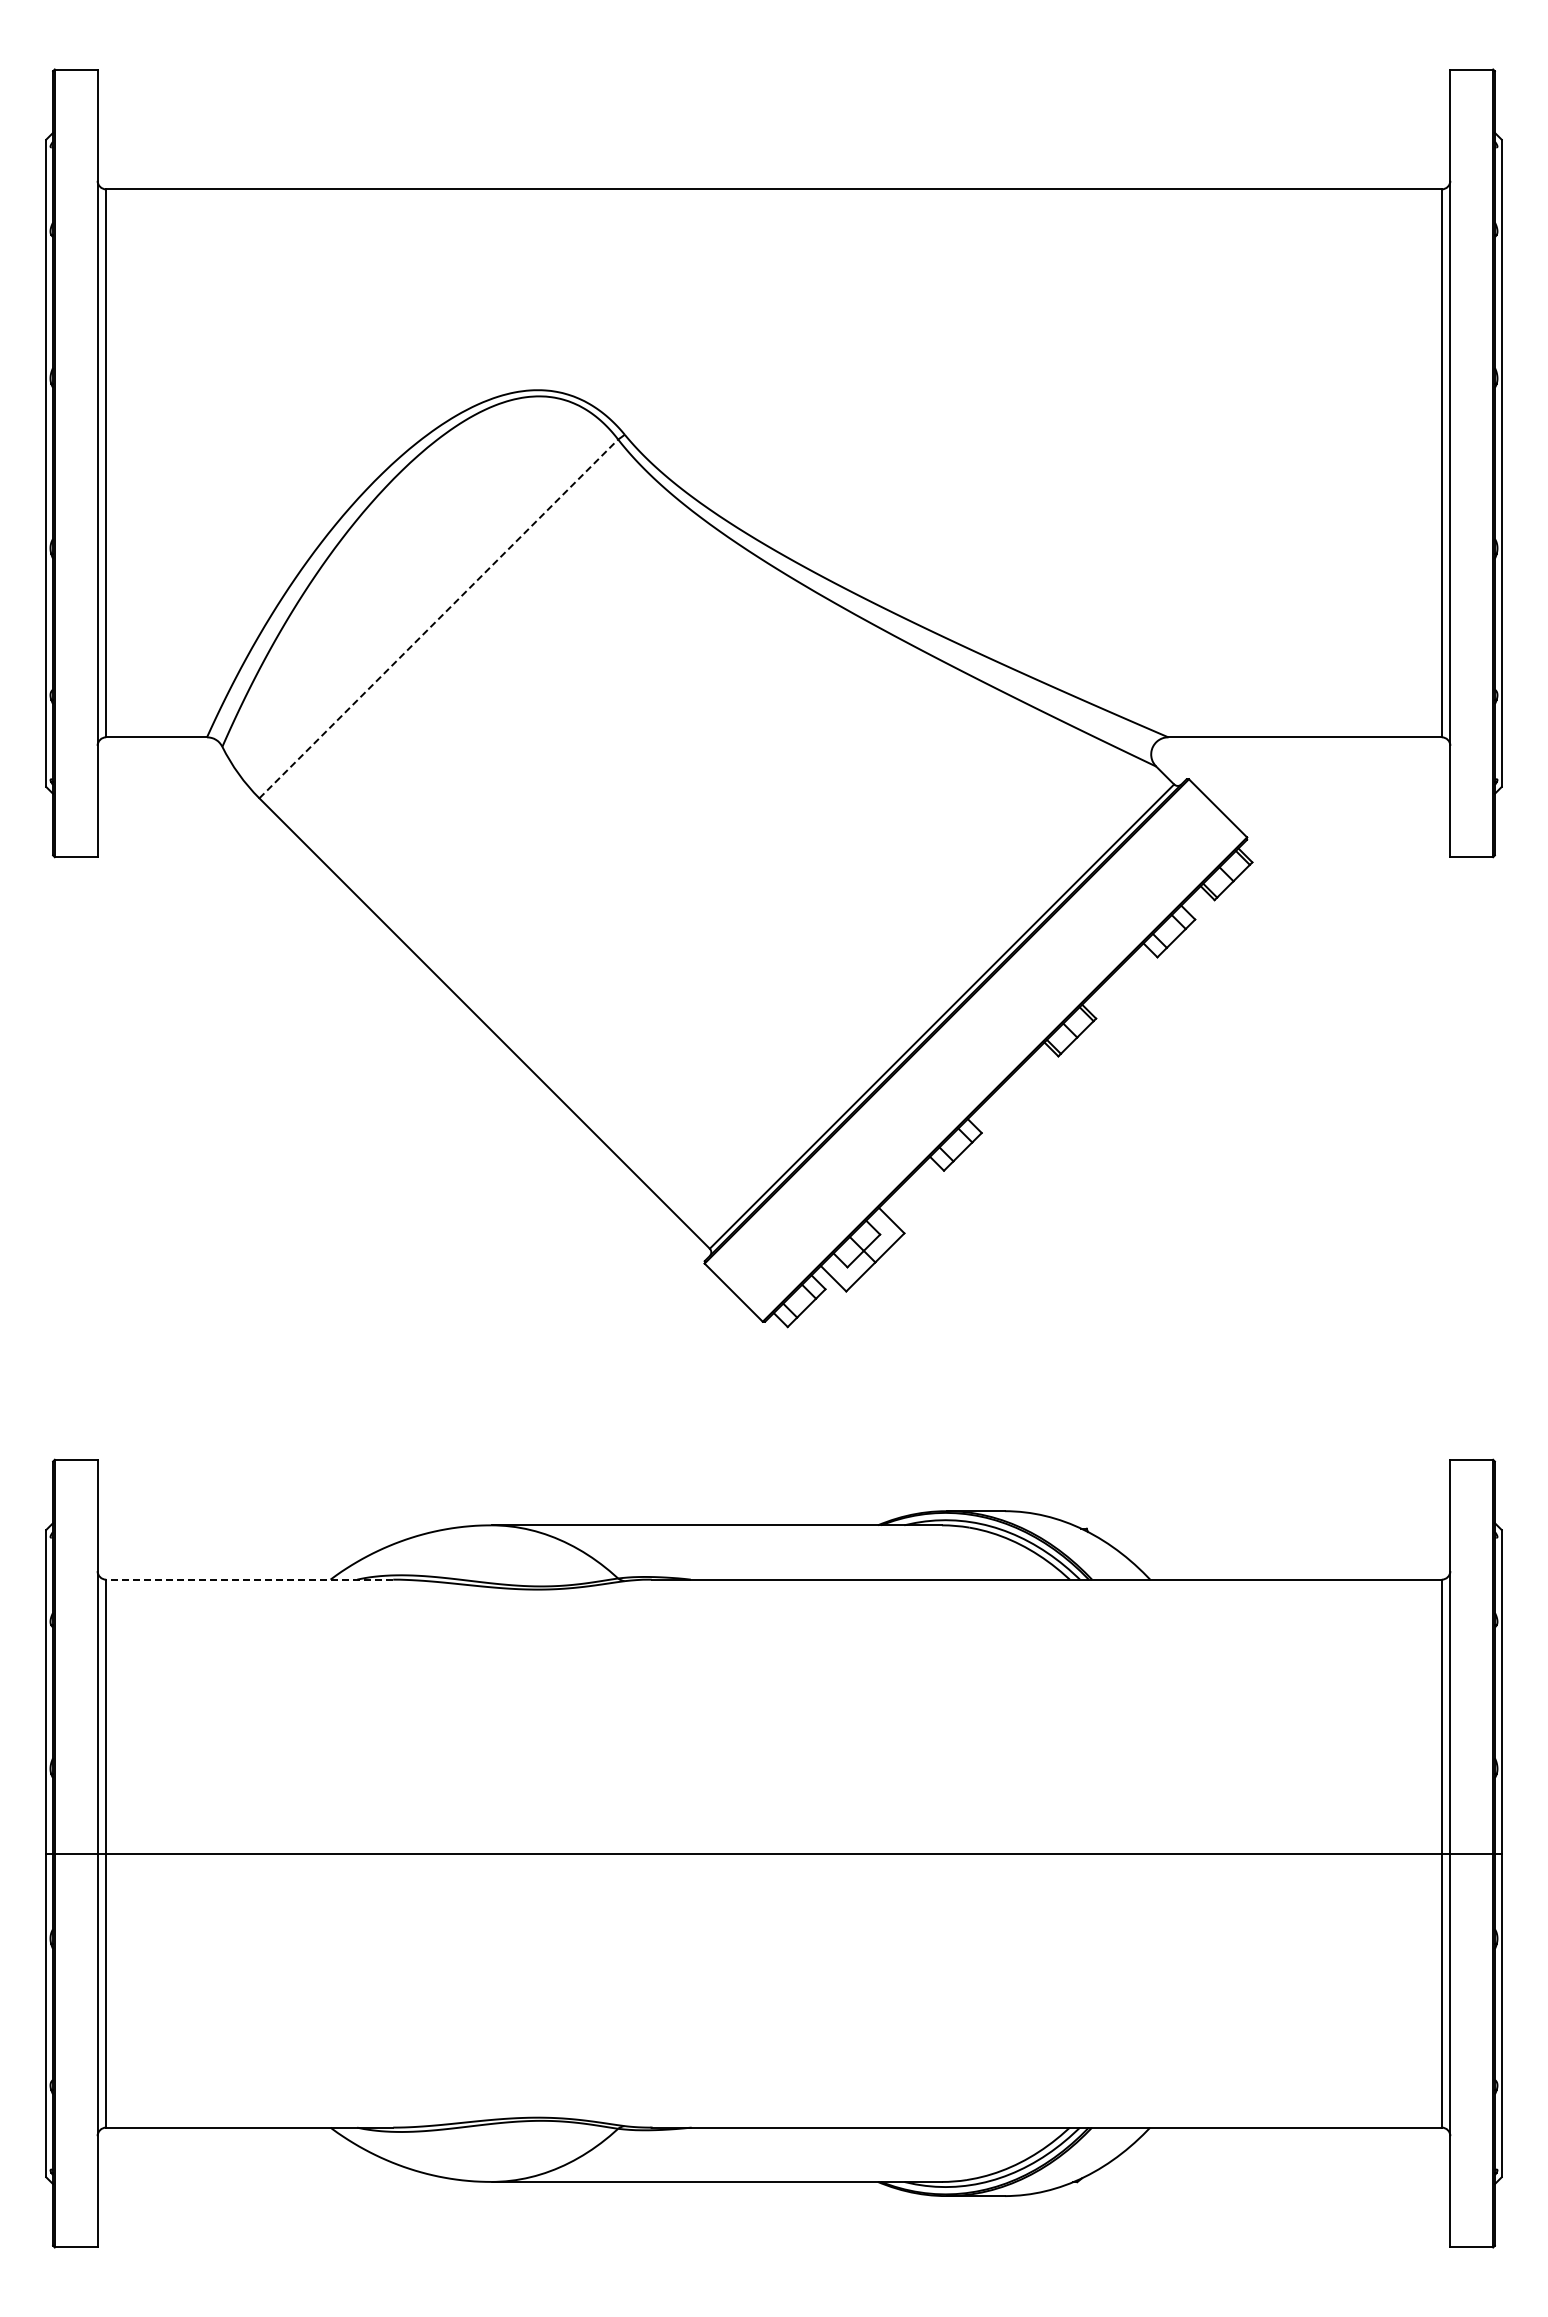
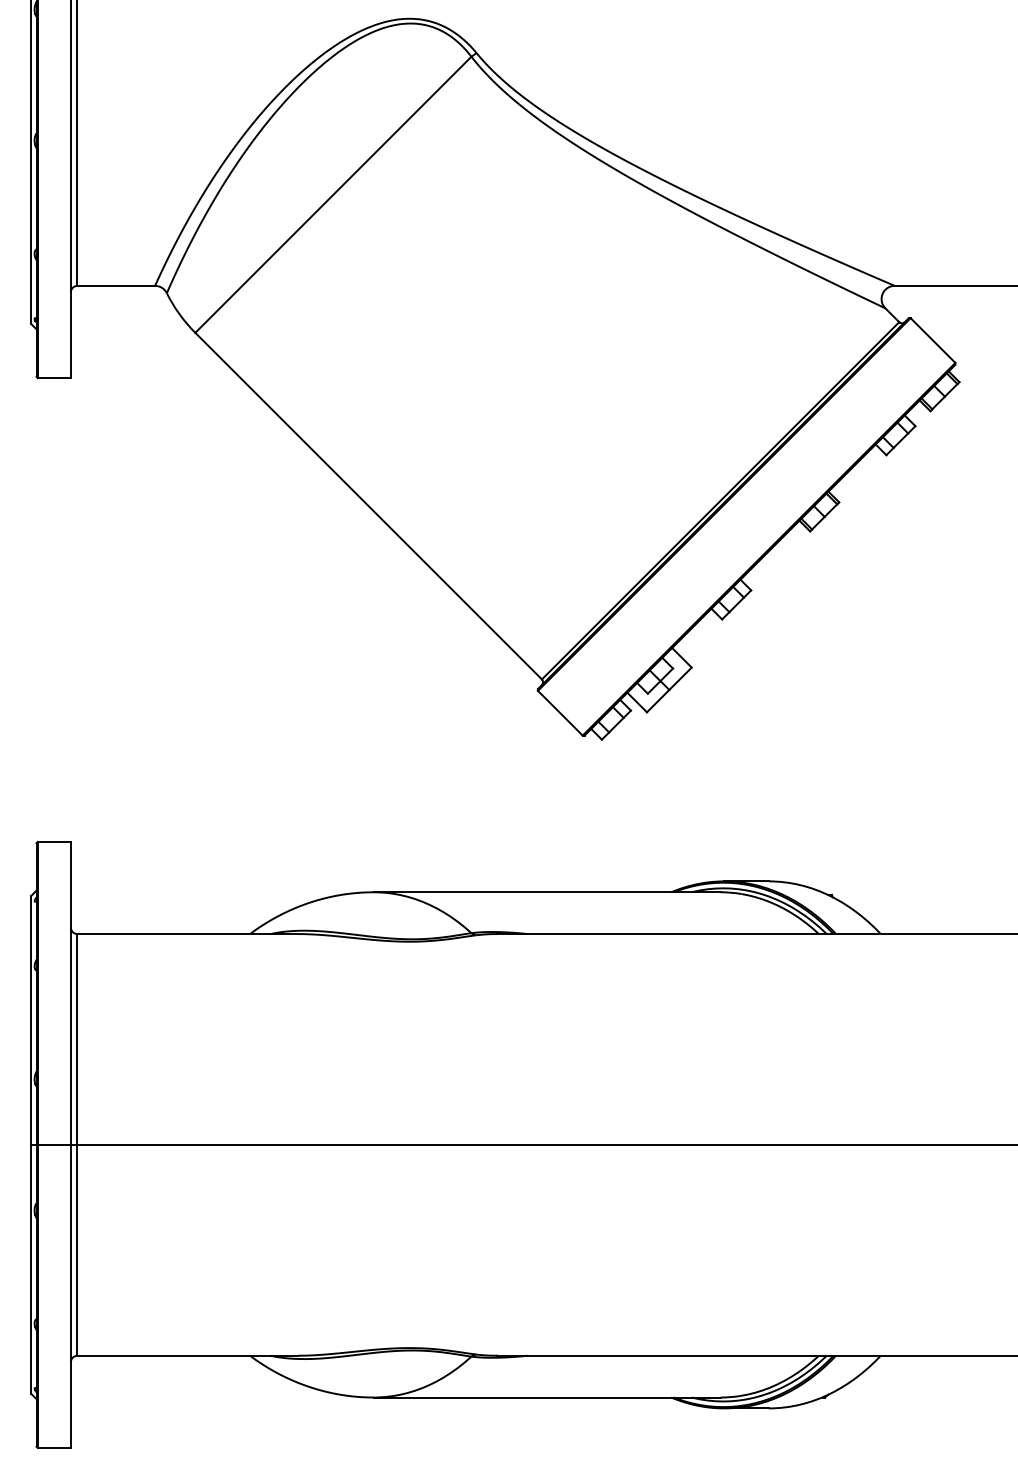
line: (438, 618) -> (333, 194), dashed -> solid
line: (249, 1579) -> (187, 933), dashed -> solid

